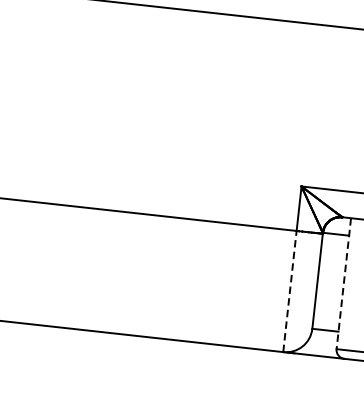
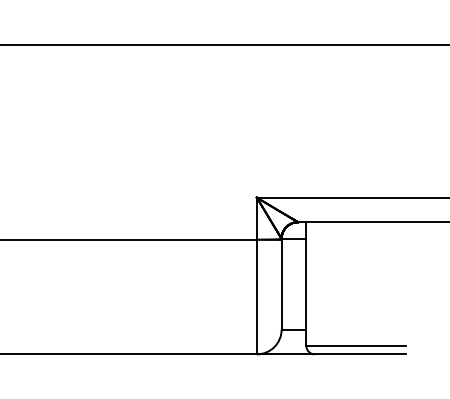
line: (343, 284) -> (306, 284), dashed -> solid
line: (289, 290) -> (256, 296), dashed -> solid

